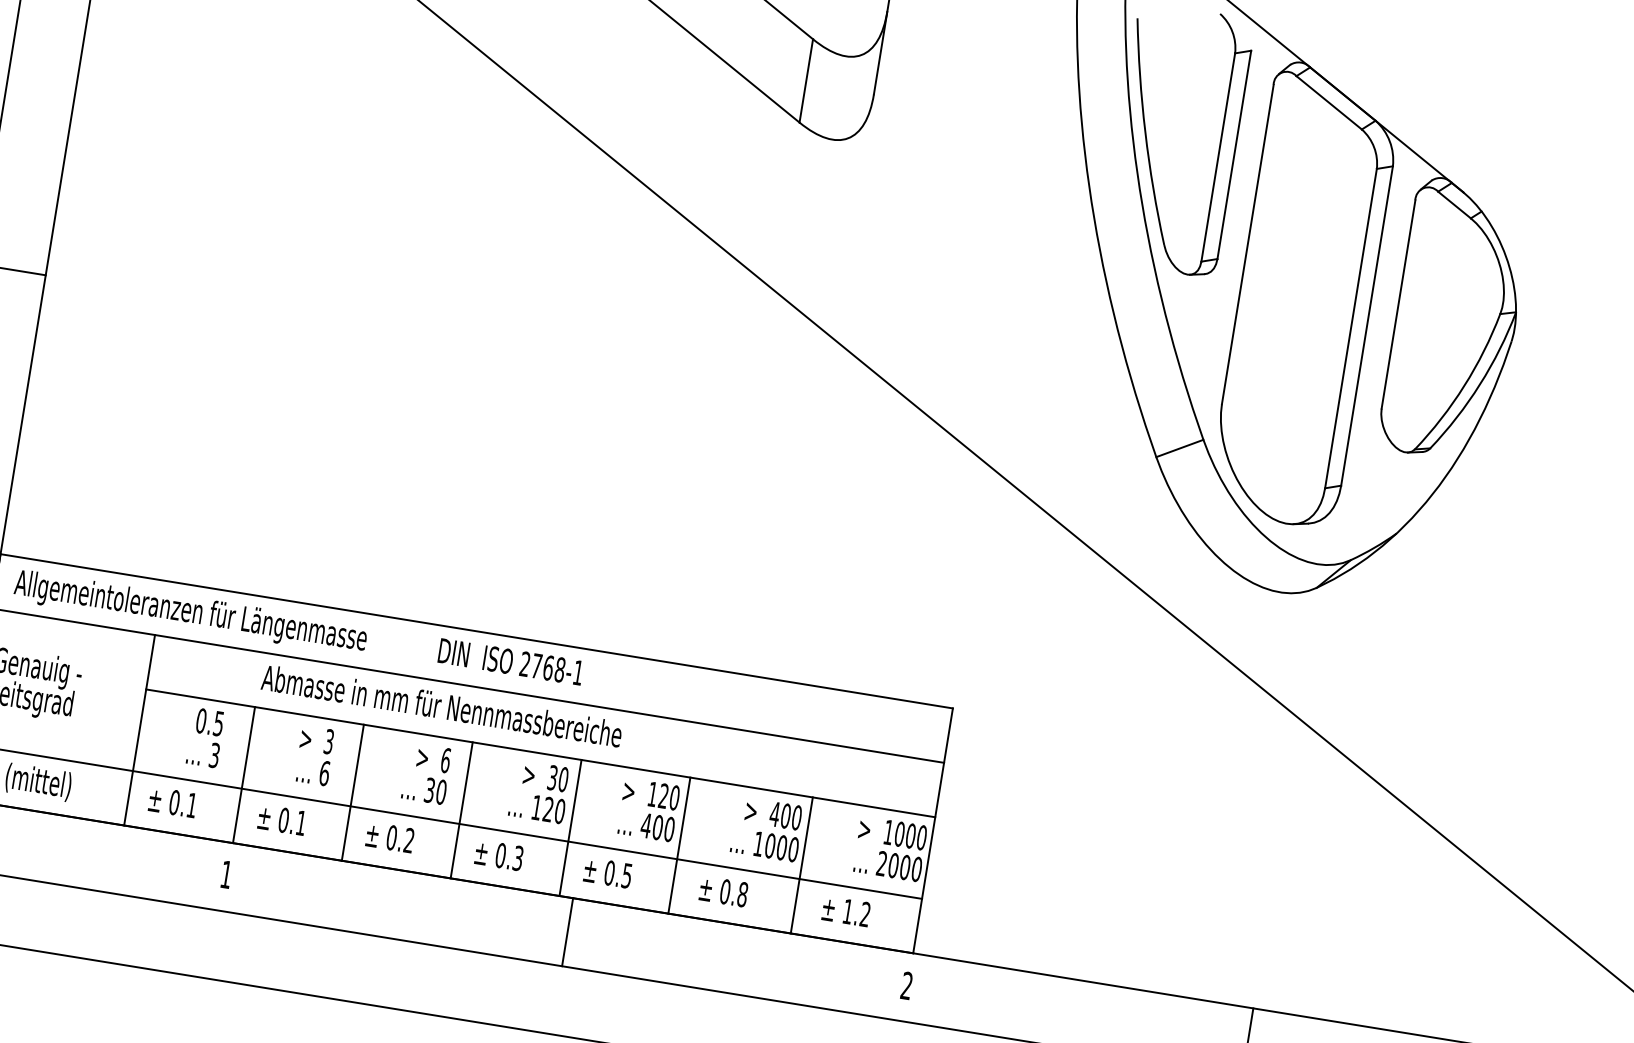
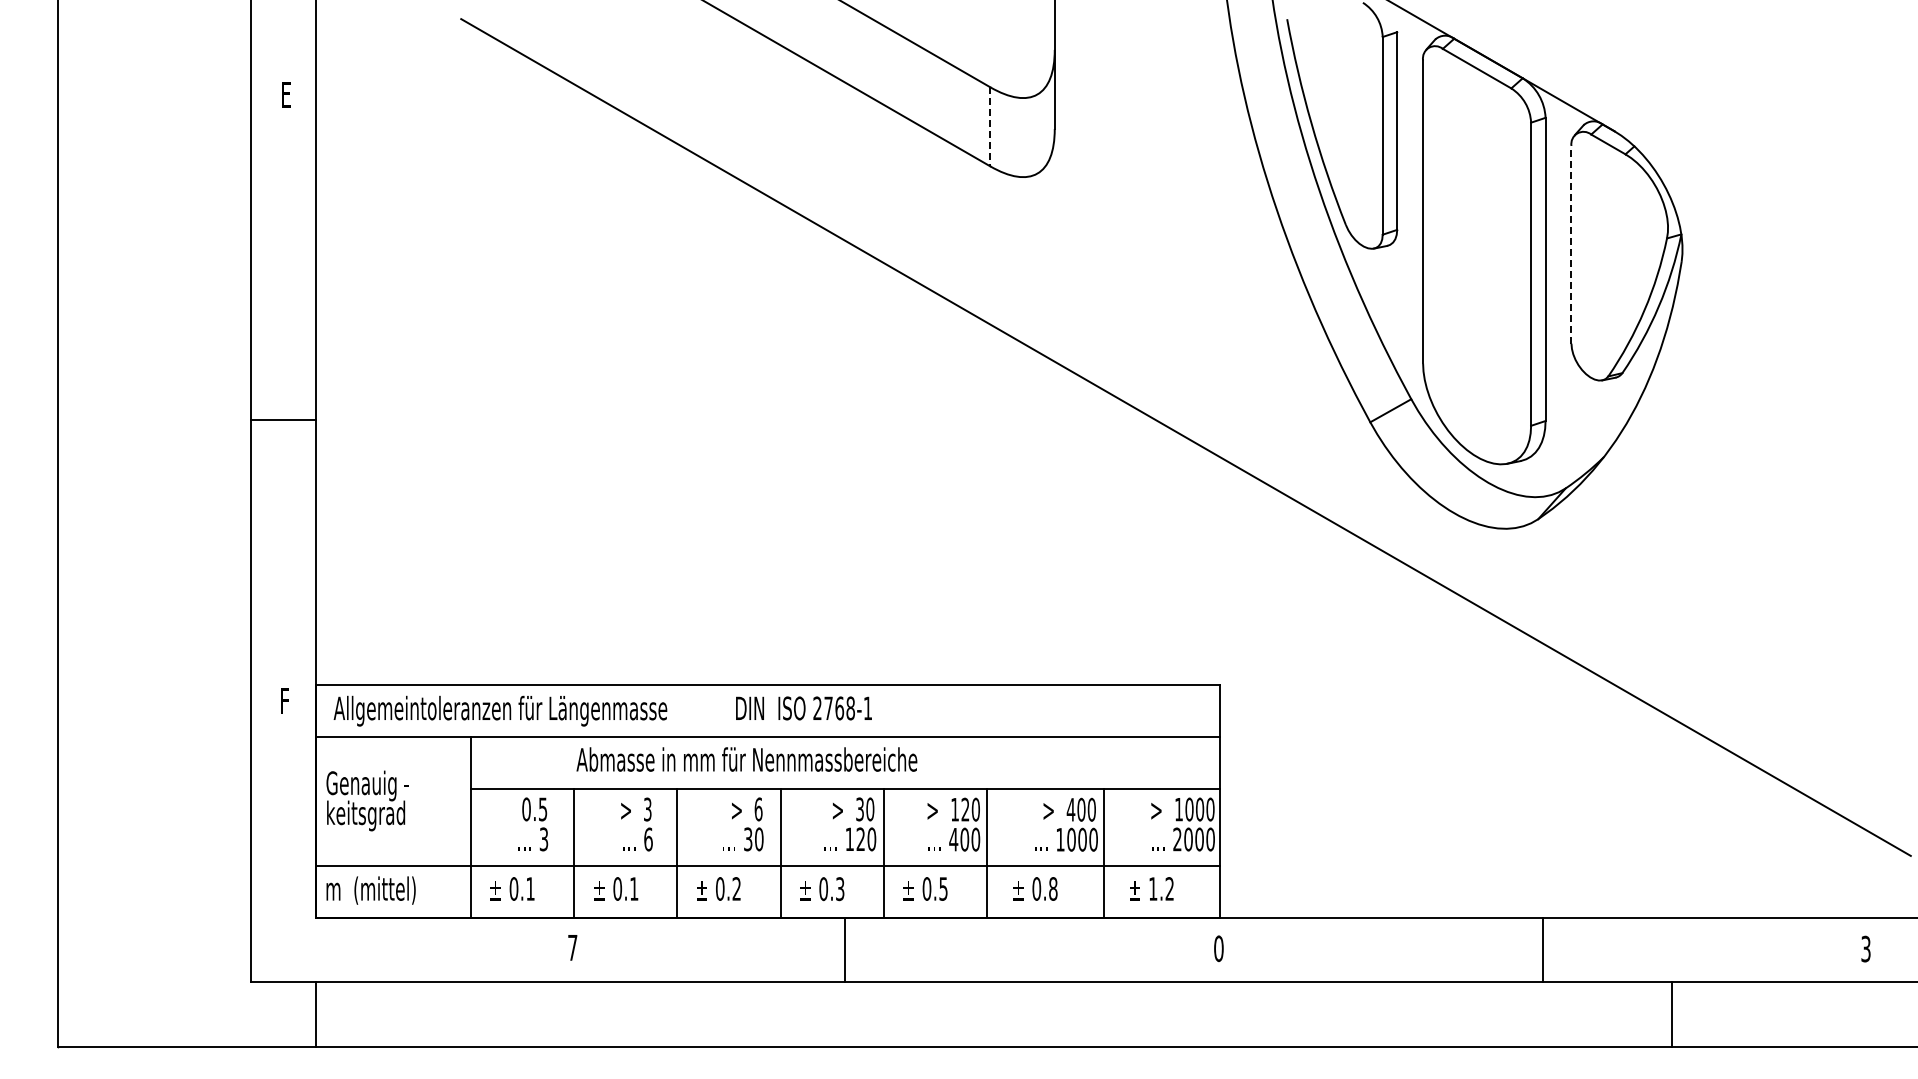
line: (806, 80) -> (990, 126), solid -> dashed
line: (1398, 304) -> (1571, 244), solid -> dashed
text: (226, 874) -> (572, 947), 1 -> 7
line: (567, 931) -> (844, 949), moved
text: (906, 985) -> (1218, 948), 2 -> 0

